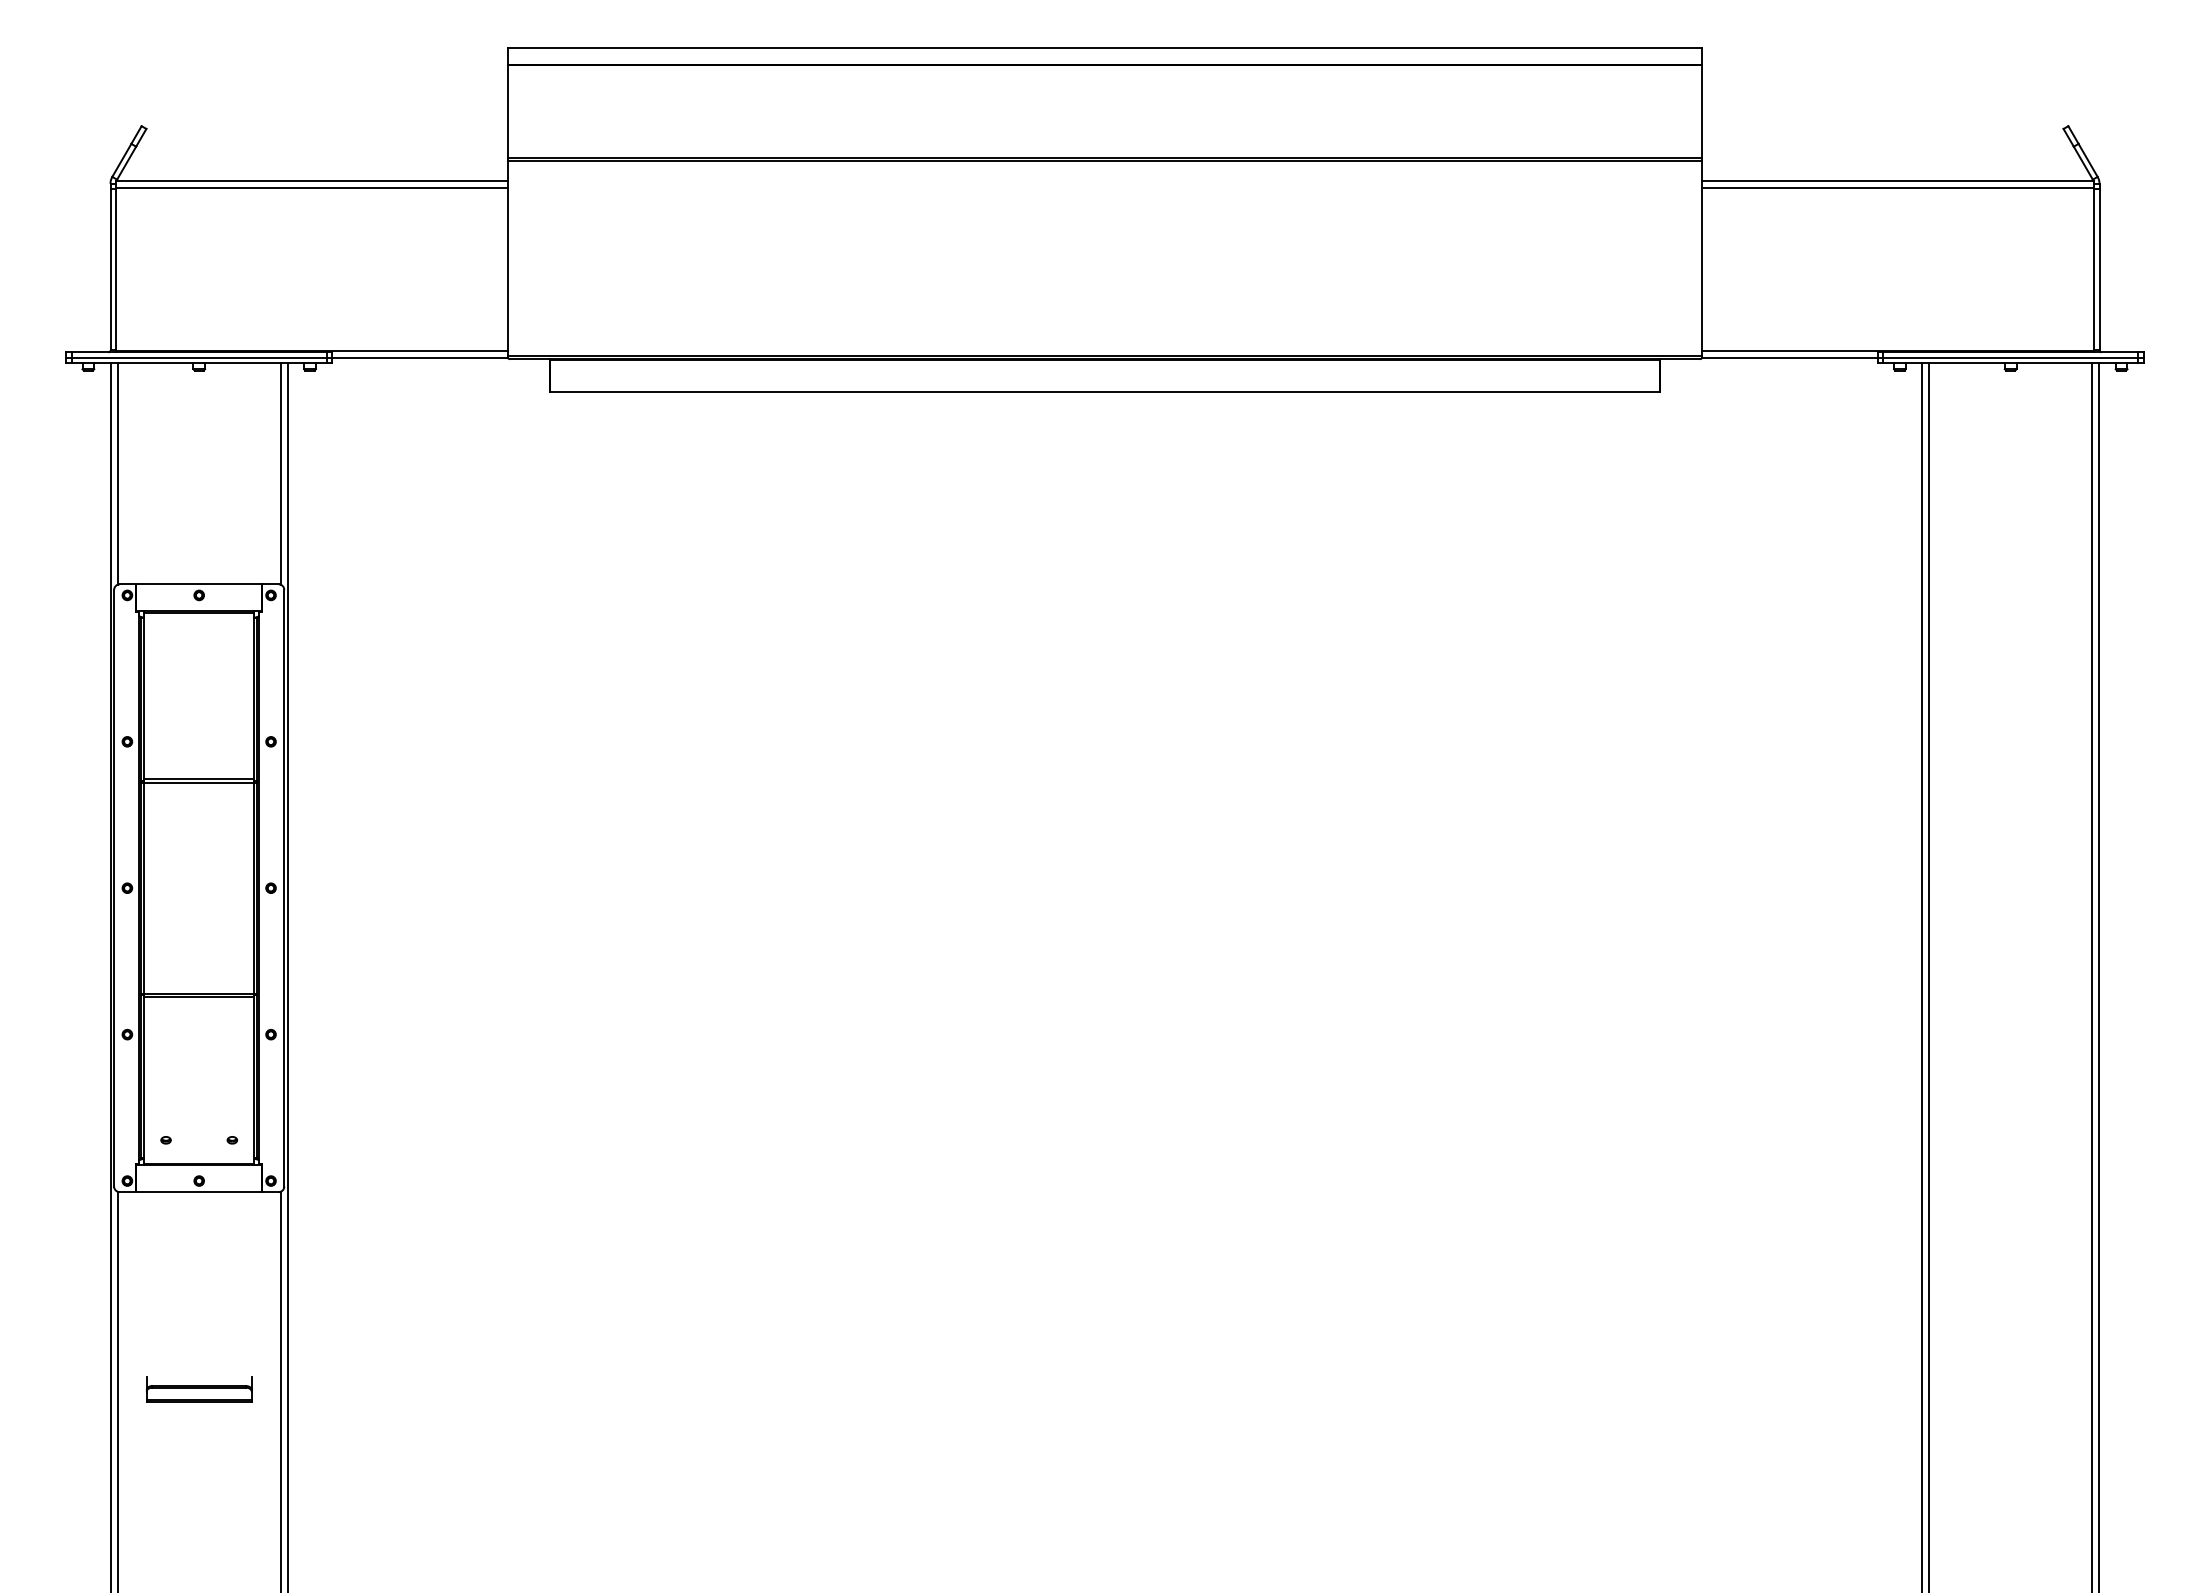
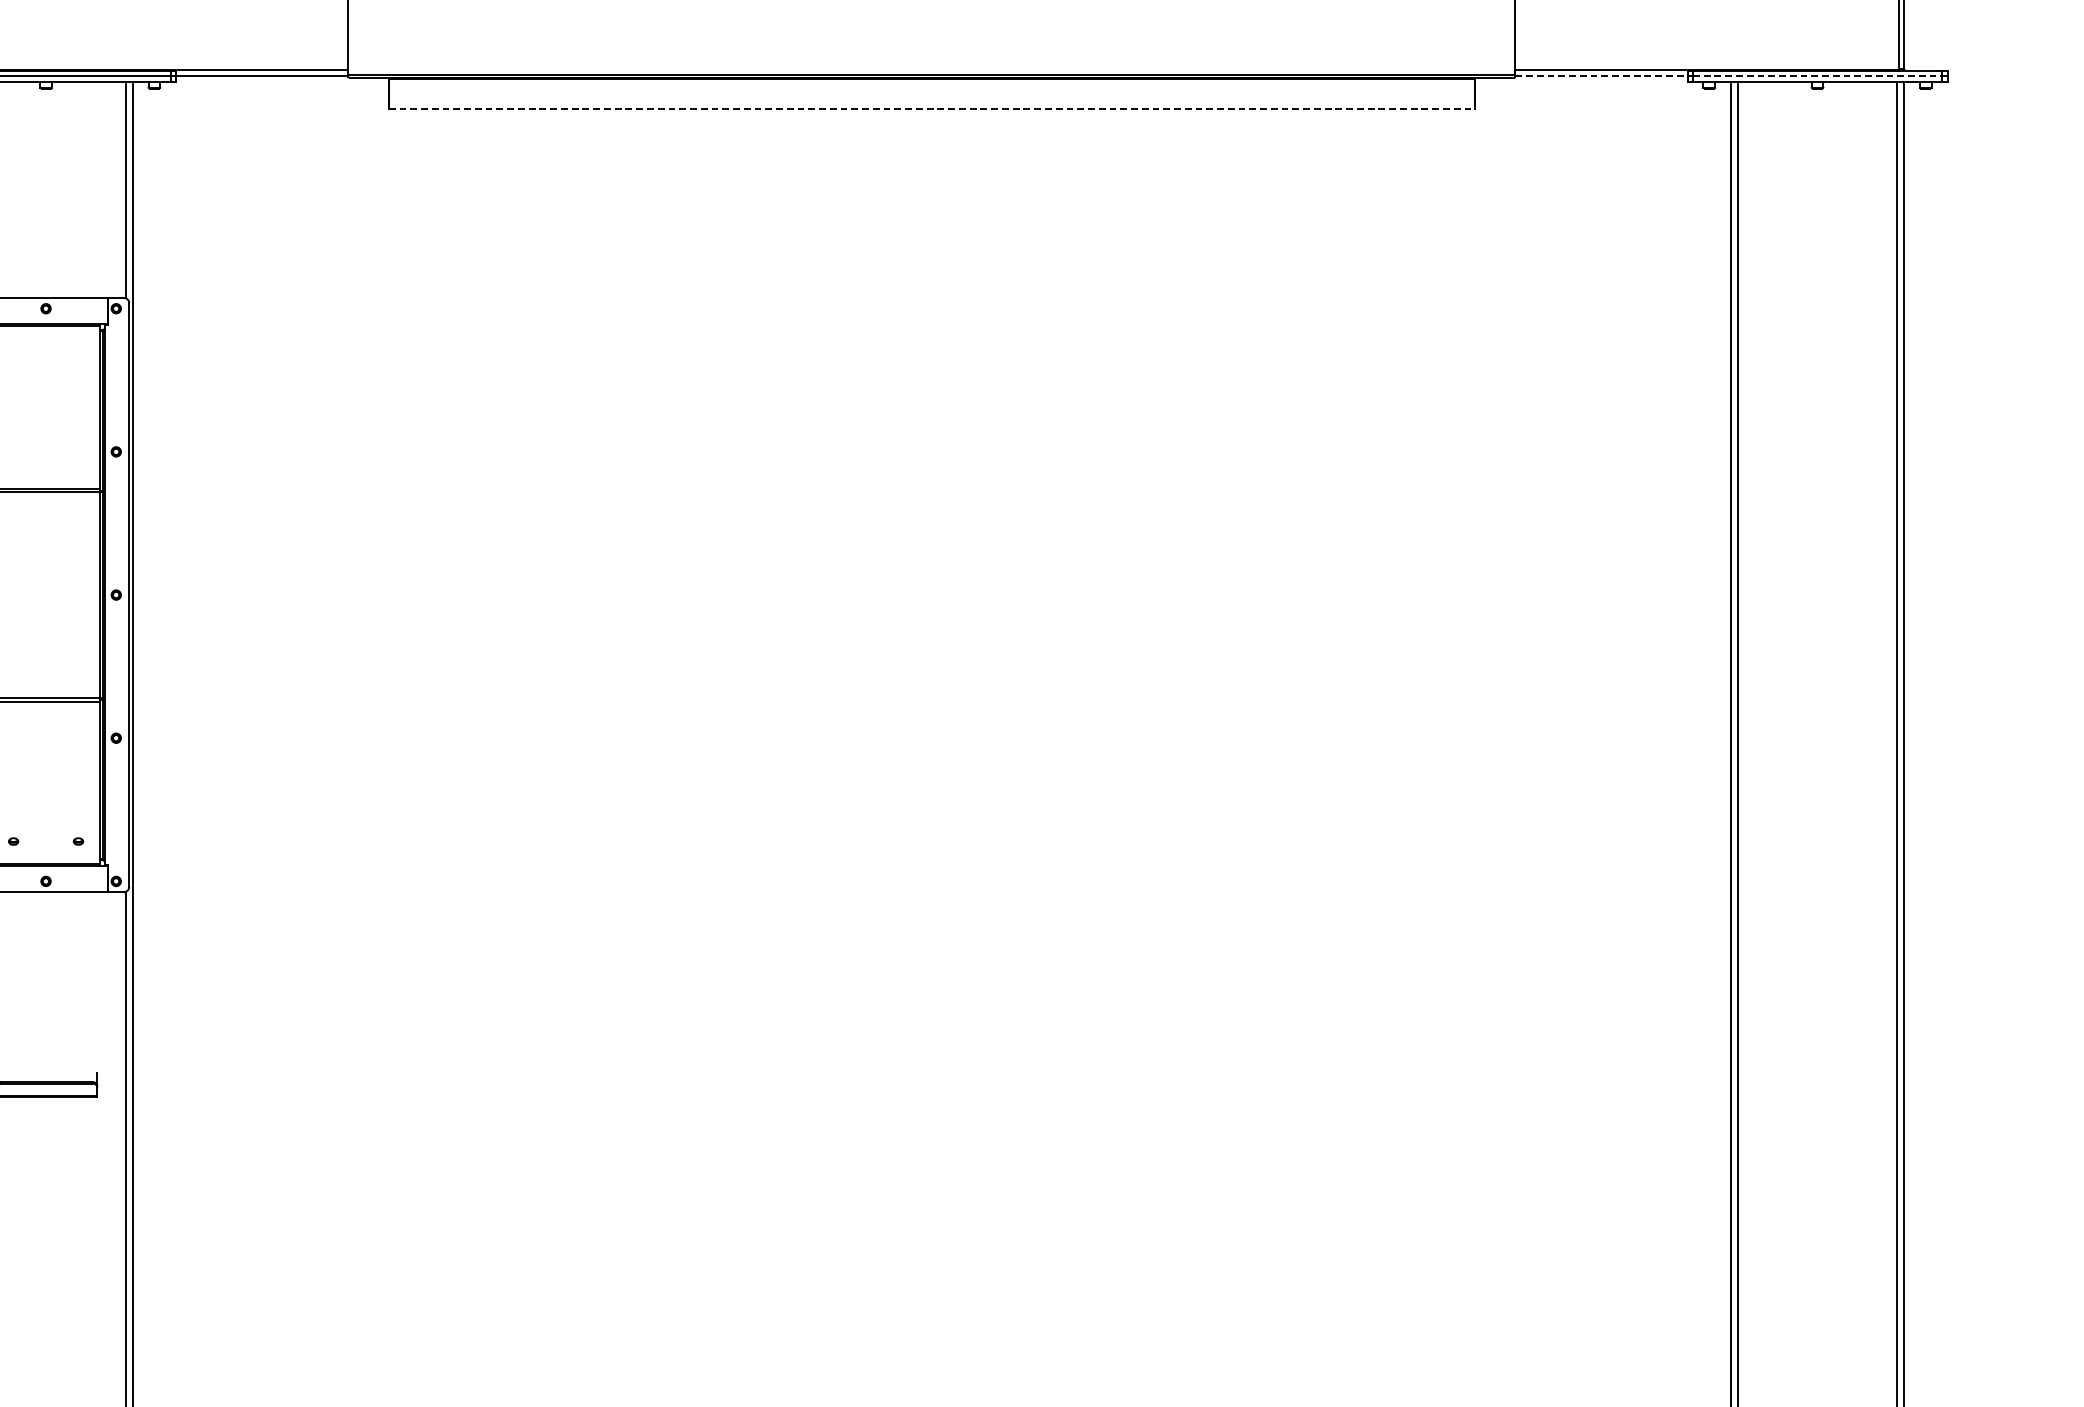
line: (1790, 357) -> (1602, 76), solid -> dashed
line: (2011, 357) -> (1818, 76), solid -> dashed
line: (1105, 391) -> (932, 109), solid -> dashed

